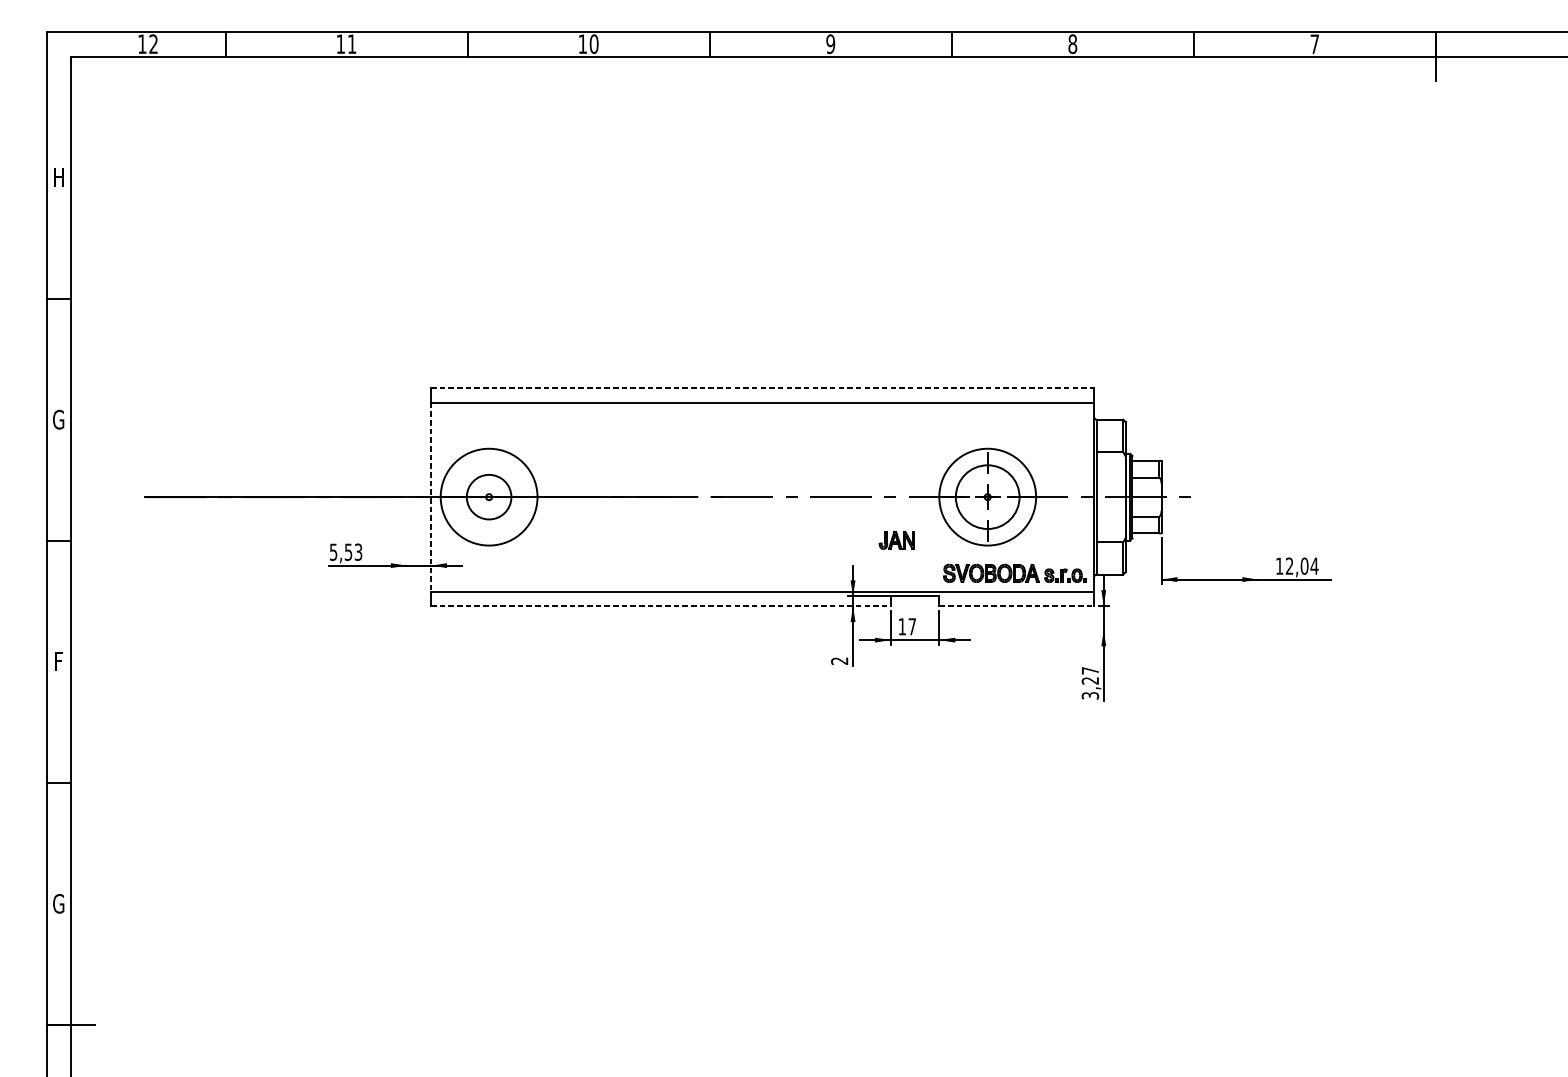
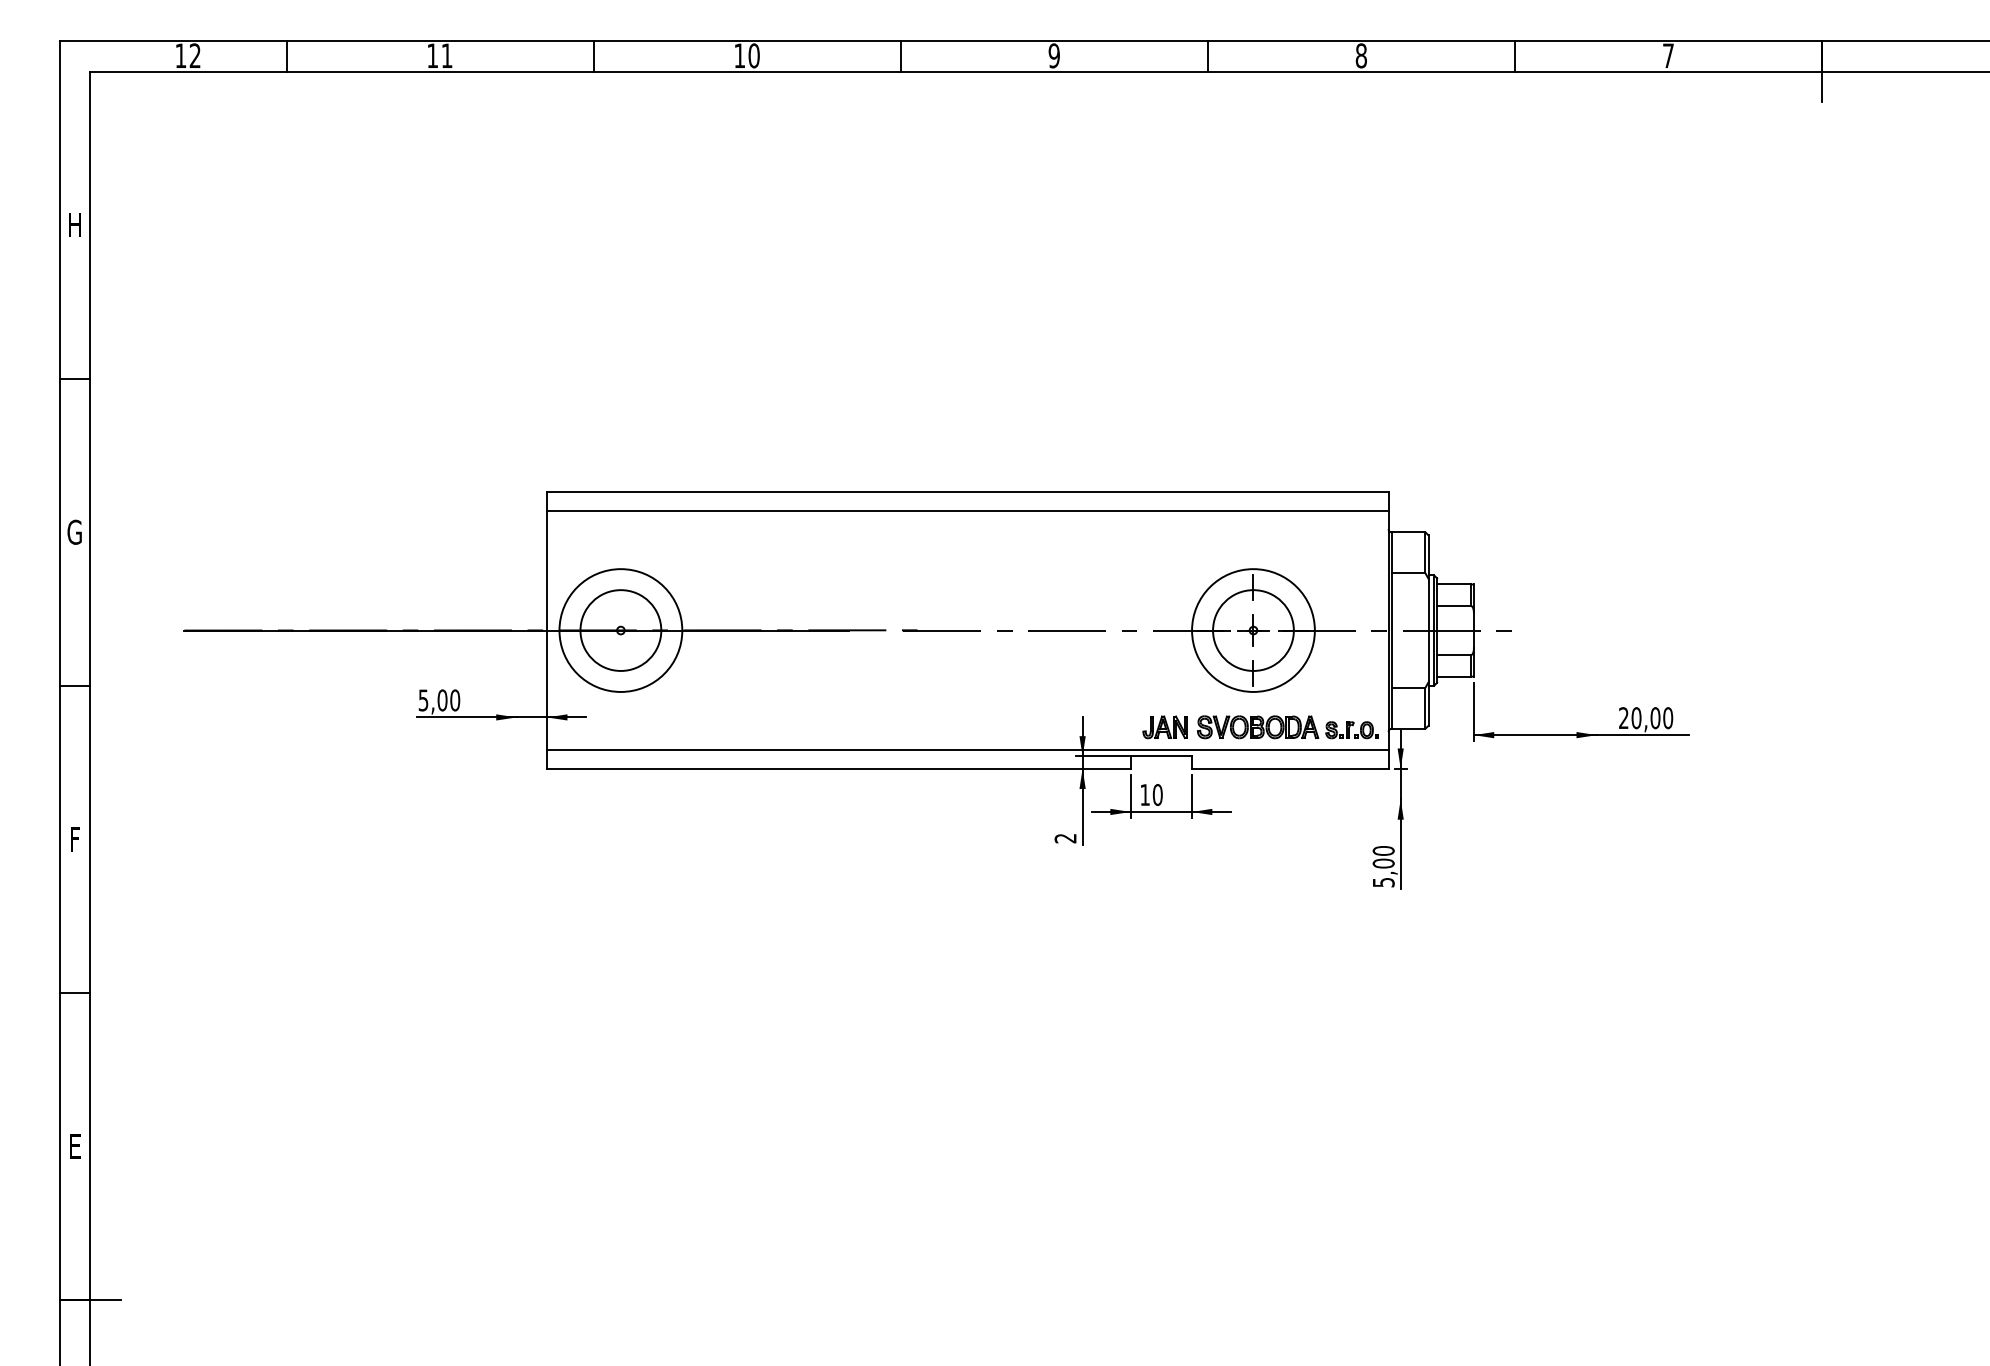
line: (762, 388) -> (967, 492), dashed -> solid
line: (431, 497) -> (547, 630), dashed -> solid
circle: (488, 497) -> (620, 630), size x1.43
part: (896, 540) -> (1164, 727), moved
text: (353, 552) -> (448, 700), 5,53 -> 5,00
text: (1297, 566) -> (1646, 718), 12,04 -> 20,00
line: (660, 605) -> (838, 768), dashed -> solid
line: (1016, 605) -> (1290, 768), dashed -> solid
text: (912, 627) -> (1157, 795), 17 -> 10
text: (1090, 683) -> (1383, 866), 3,27 -> 5,00
text: (58, 903) -> (74, 1145), G -> E

